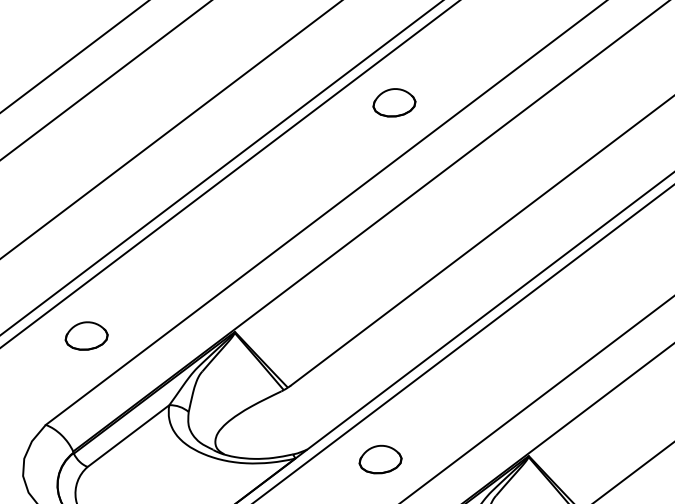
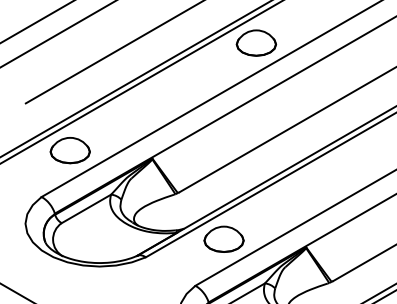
part: (392, 101) -> (255, 42), size x1.67
part: (85, 335) -> (69, 150), size x1.67
part: (379, 458) -> (223, 238), size x1.67

